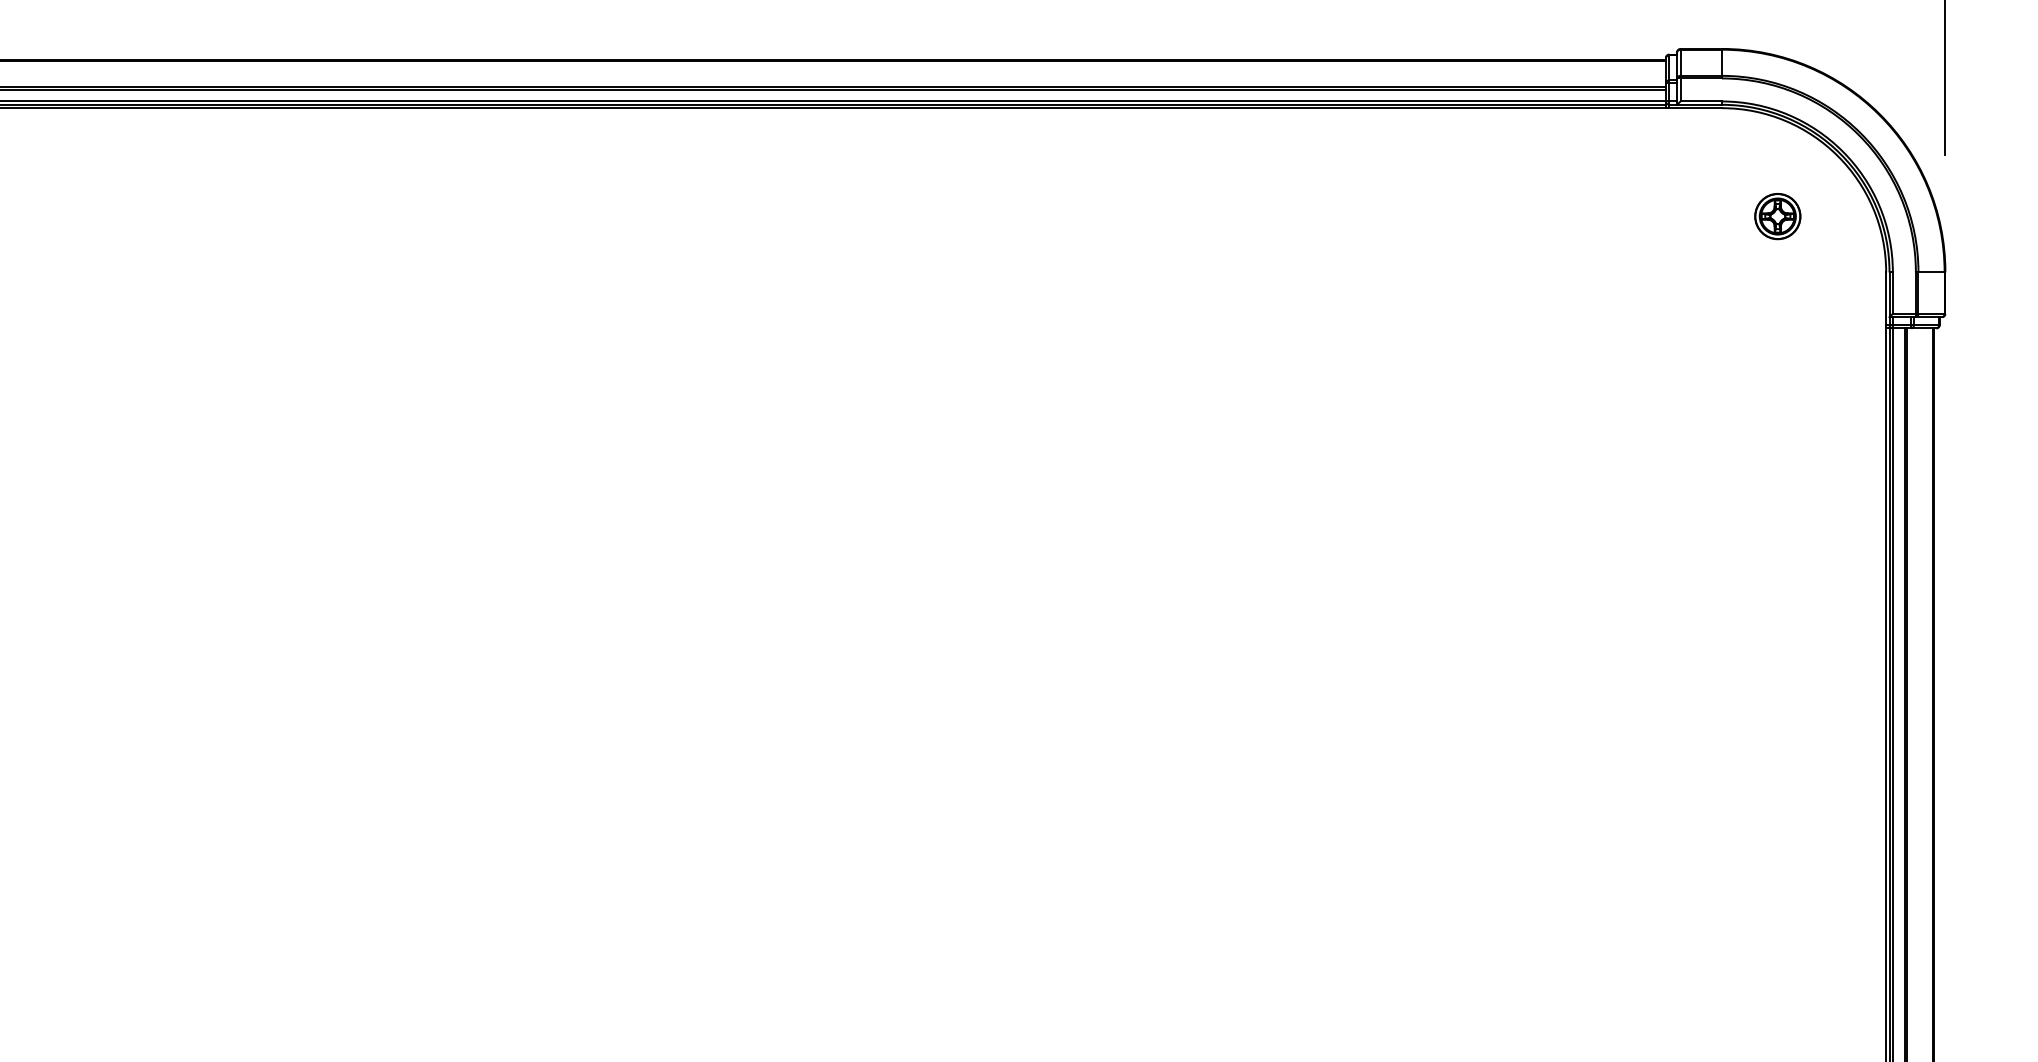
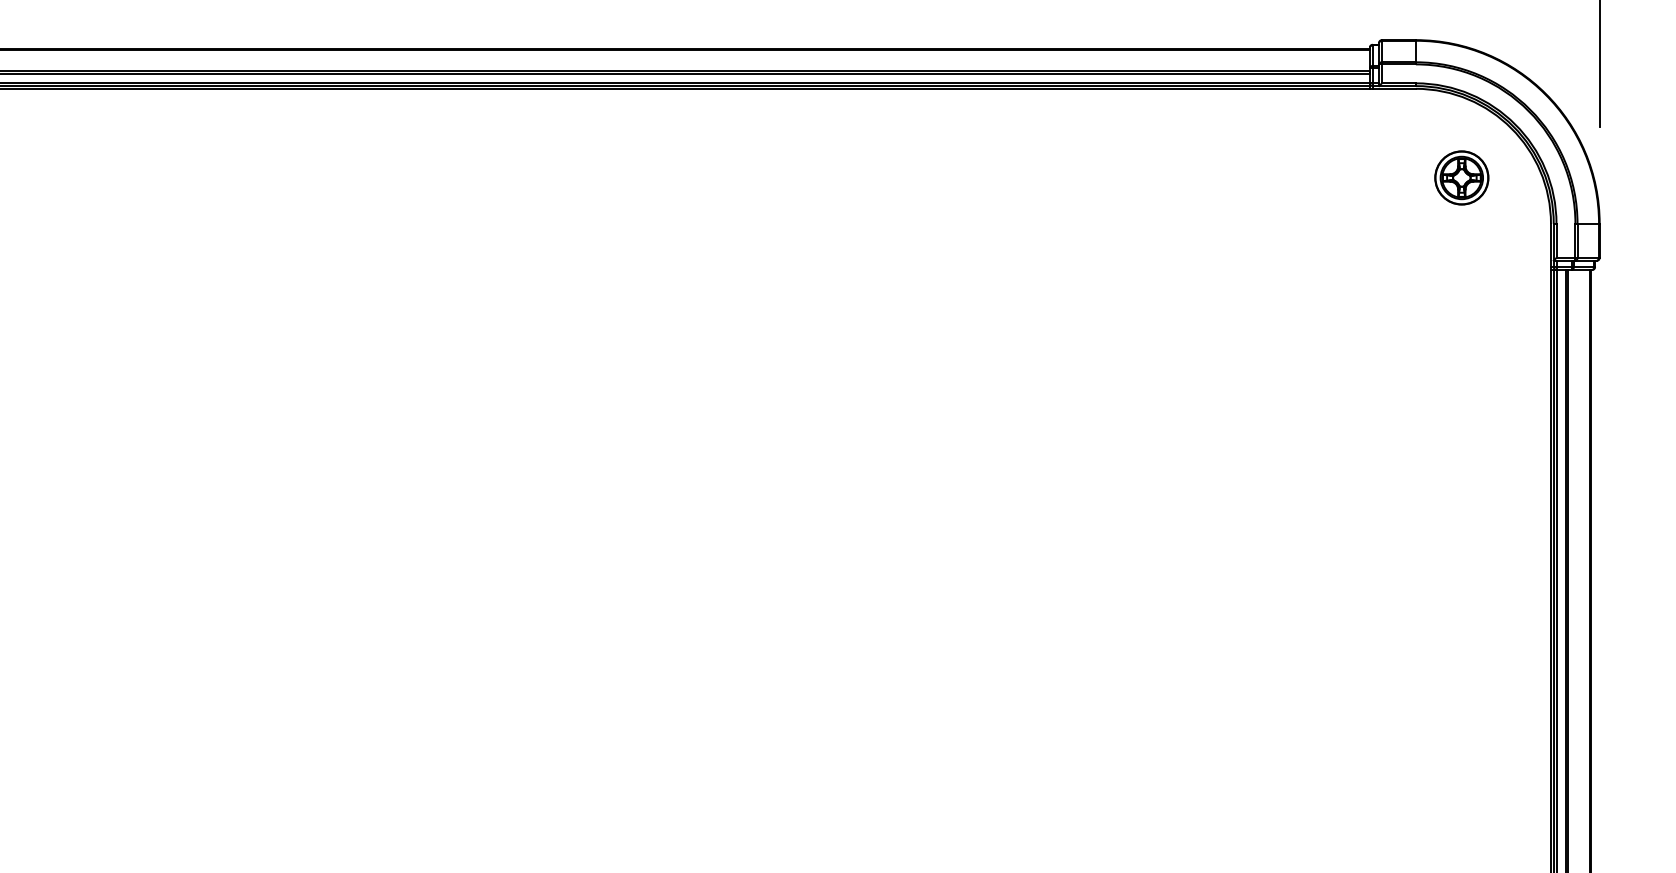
part: (1777, 216) -> (1461, 177), size x1.43

